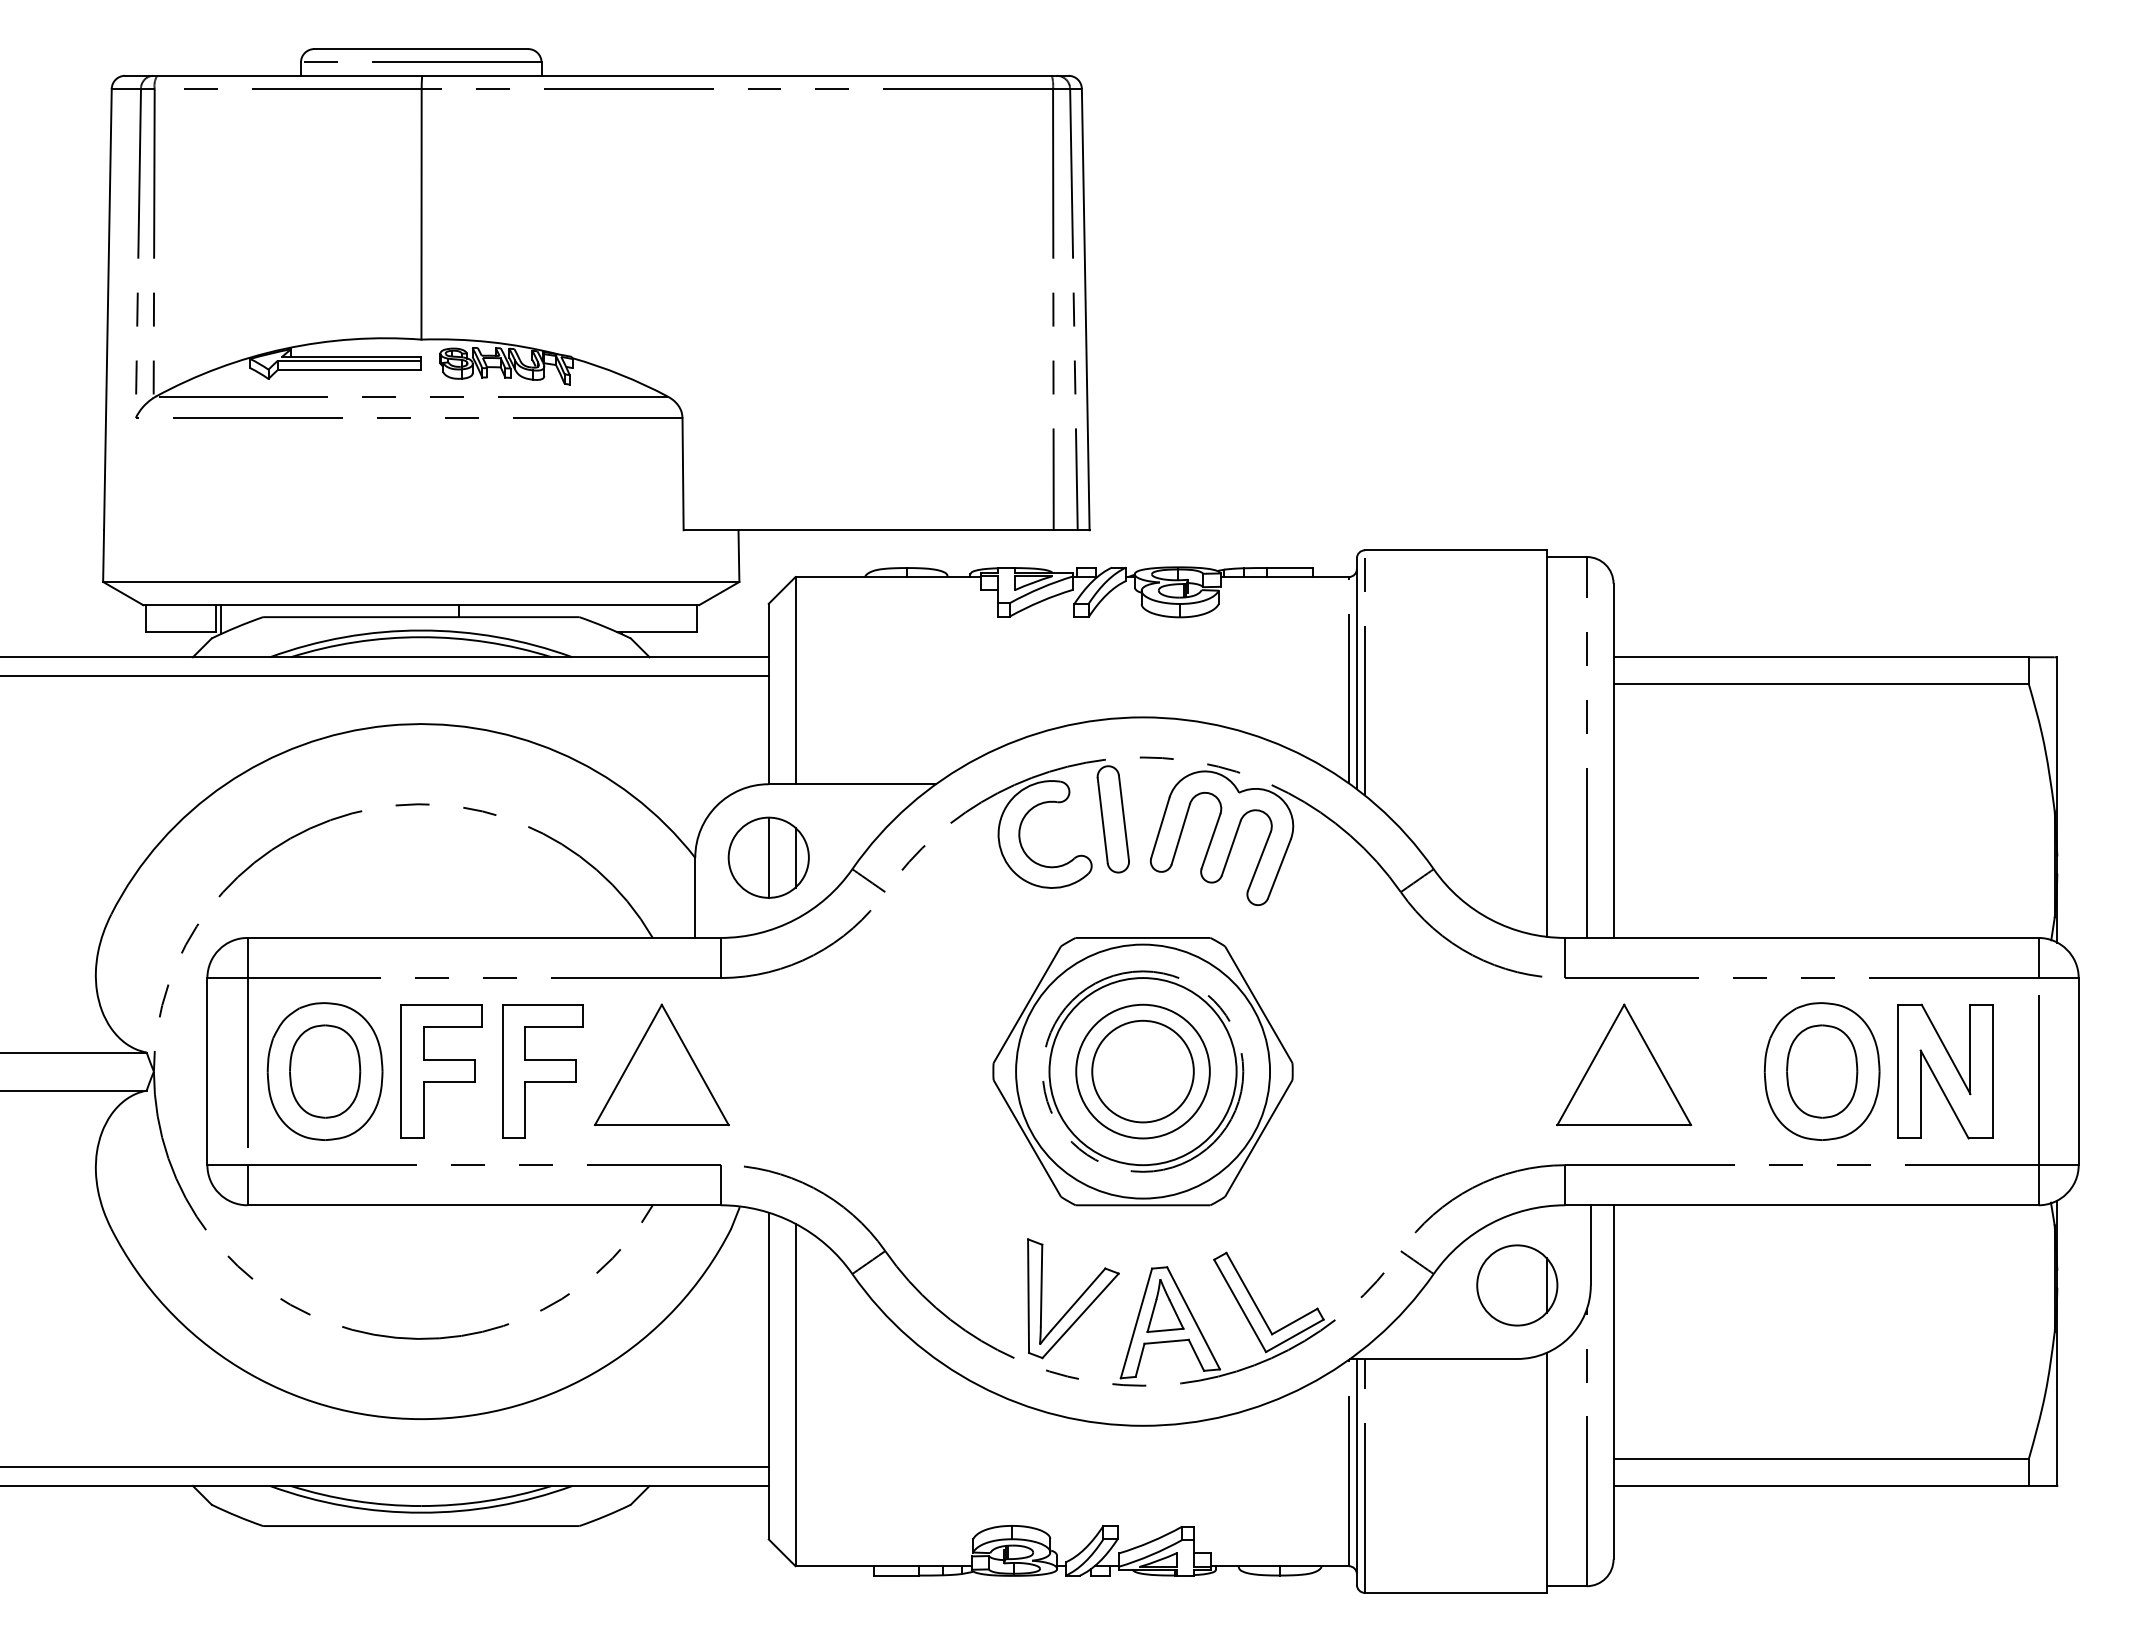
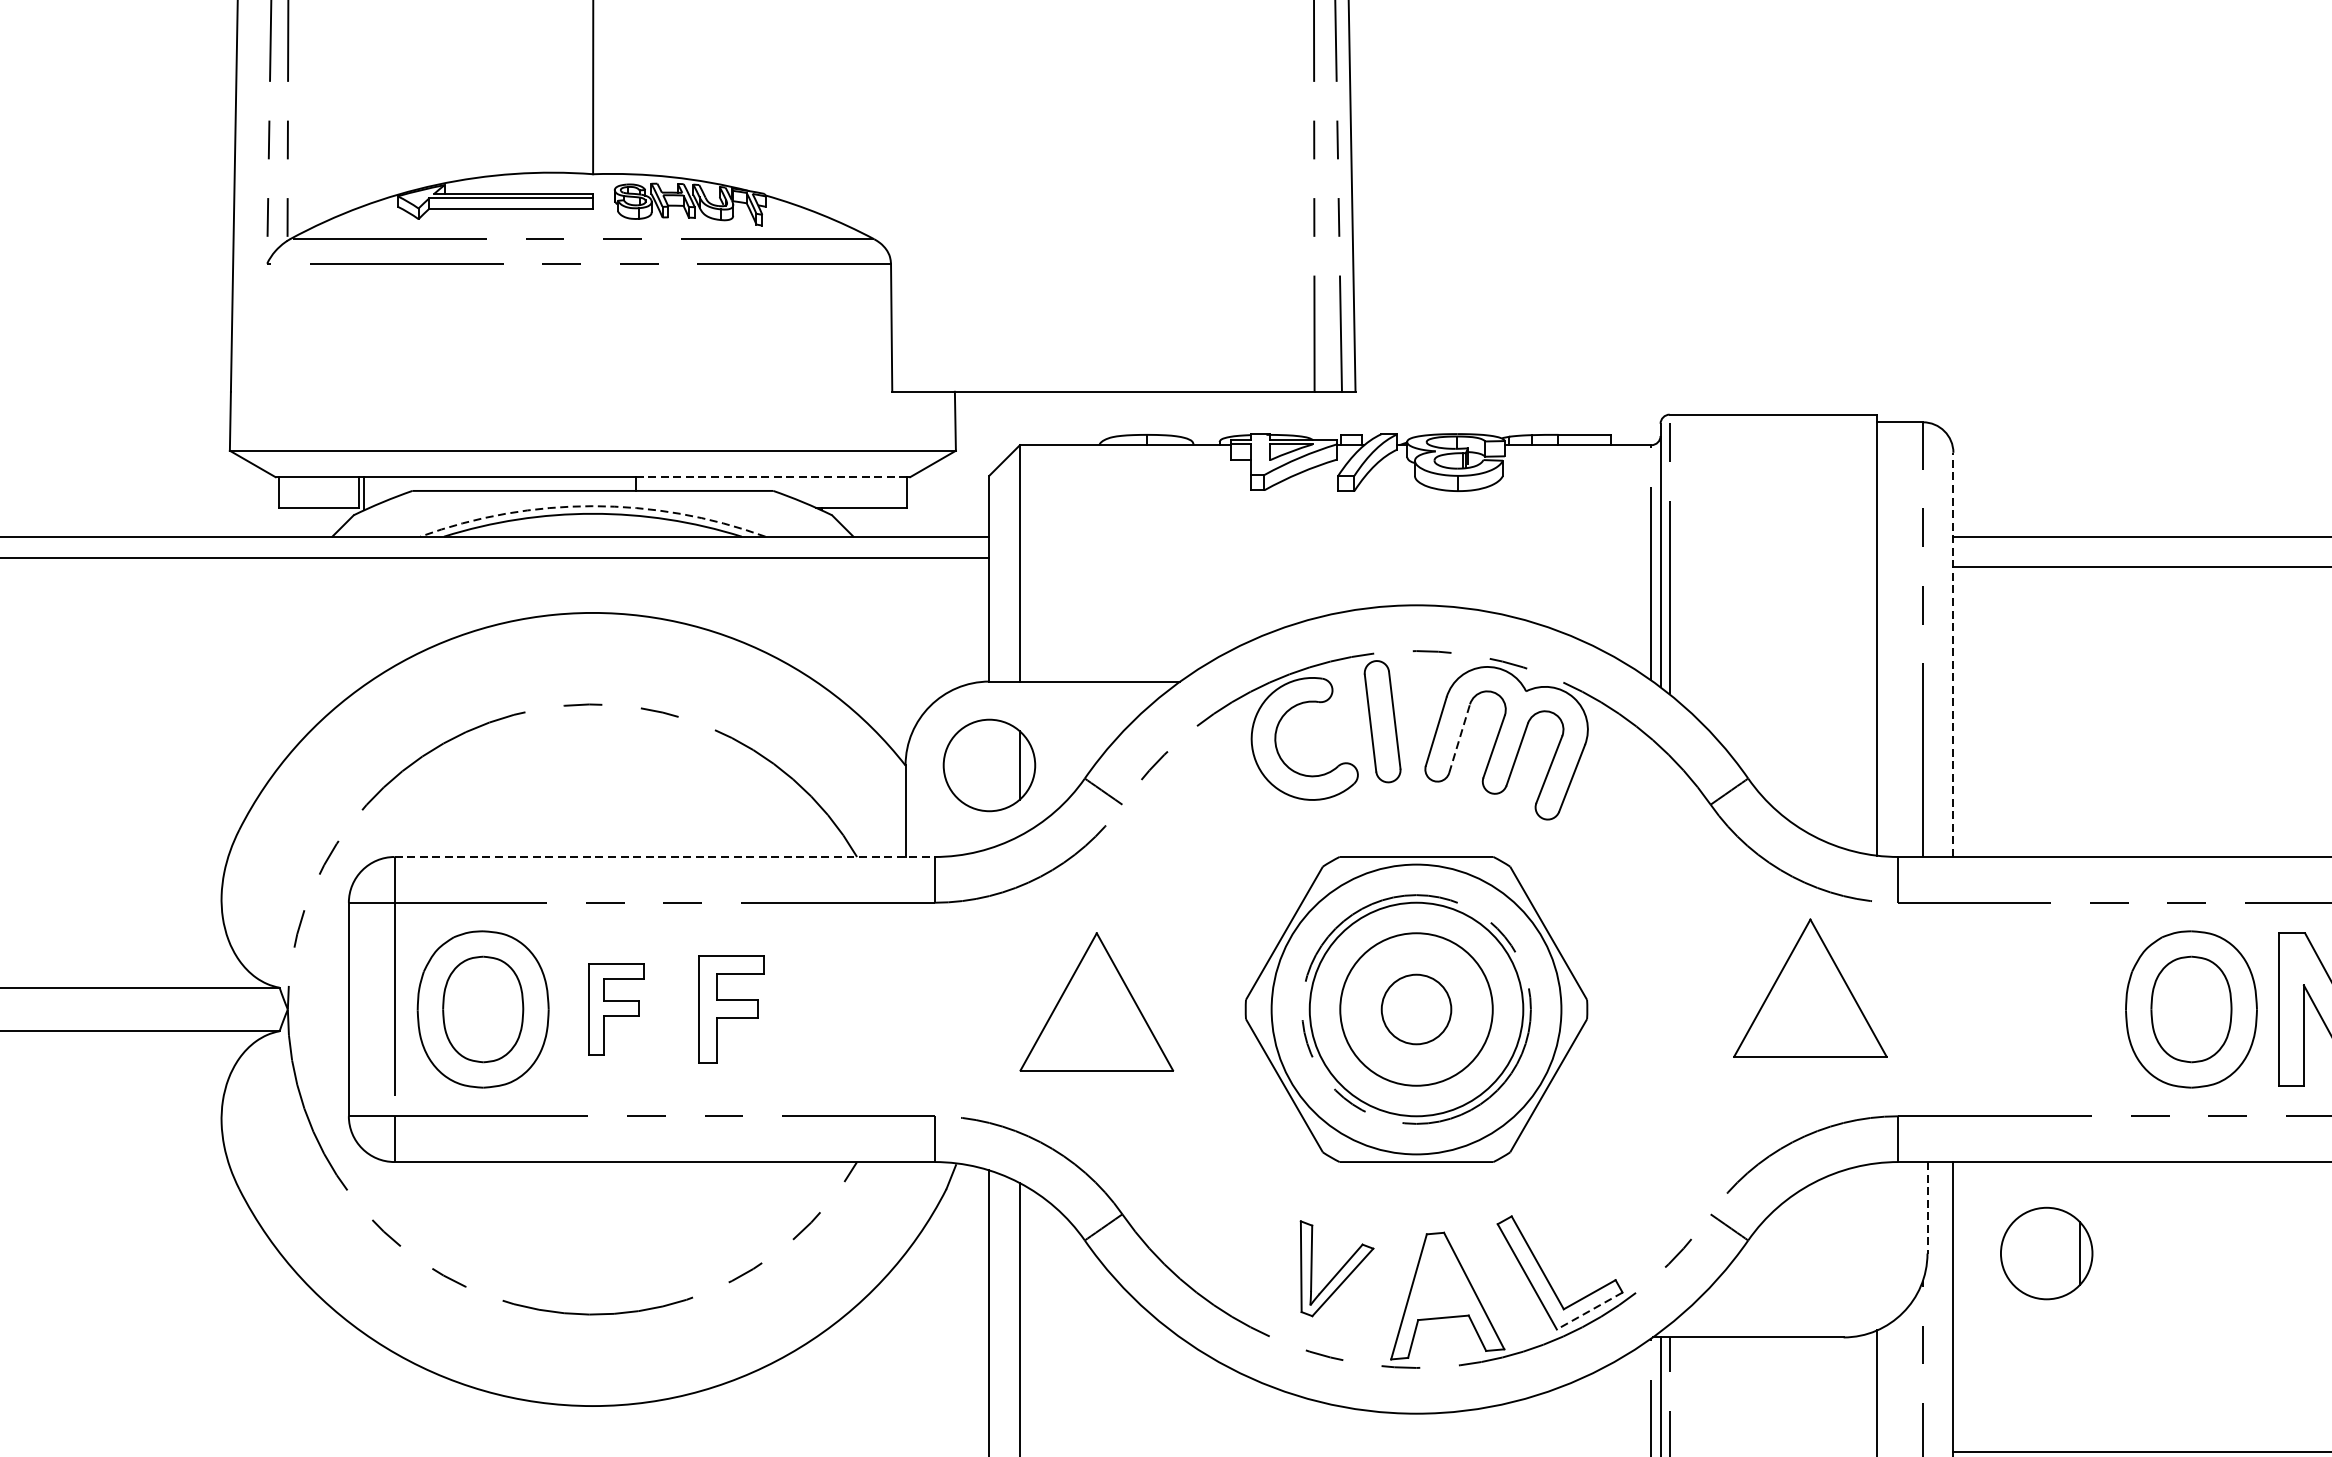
line: (577, 605) -> (771, 477), solid -> dashed
arc: (421, 630) -> (593, 506), solid -> dashed
line: (1613, 760) -> (1953, 654), solid -> dashed
line: (1180, 833) -> (1459, 737), solid -> dashed
line: (768, 857) -> (989, 765), removed
line: (484, 937) -> (665, 856), solid -> dashed
part: (661, 1064) -> (1096, 1001), moved
part: (1624, 1064) -> (1810, 987), moved
part: (441, 1071) -> (615, 1009), size x0.6
part: (542, 1071) -> (731, 1009), size x0.7
circle: (1142, 1071) -> (1415, 1009), size x0.6
line: (1590, 1245) -> (1927, 1207), solid -> dashed
part: (1517, 1285) -> (2046, 1253), moved
part: (1073, 1298) -> (1337, 1268), size x0.7
part: (1165, 1305) -> (1442, 1276), removed
line: (1294, 1336) -> (1589, 1311), solid -> dashed

